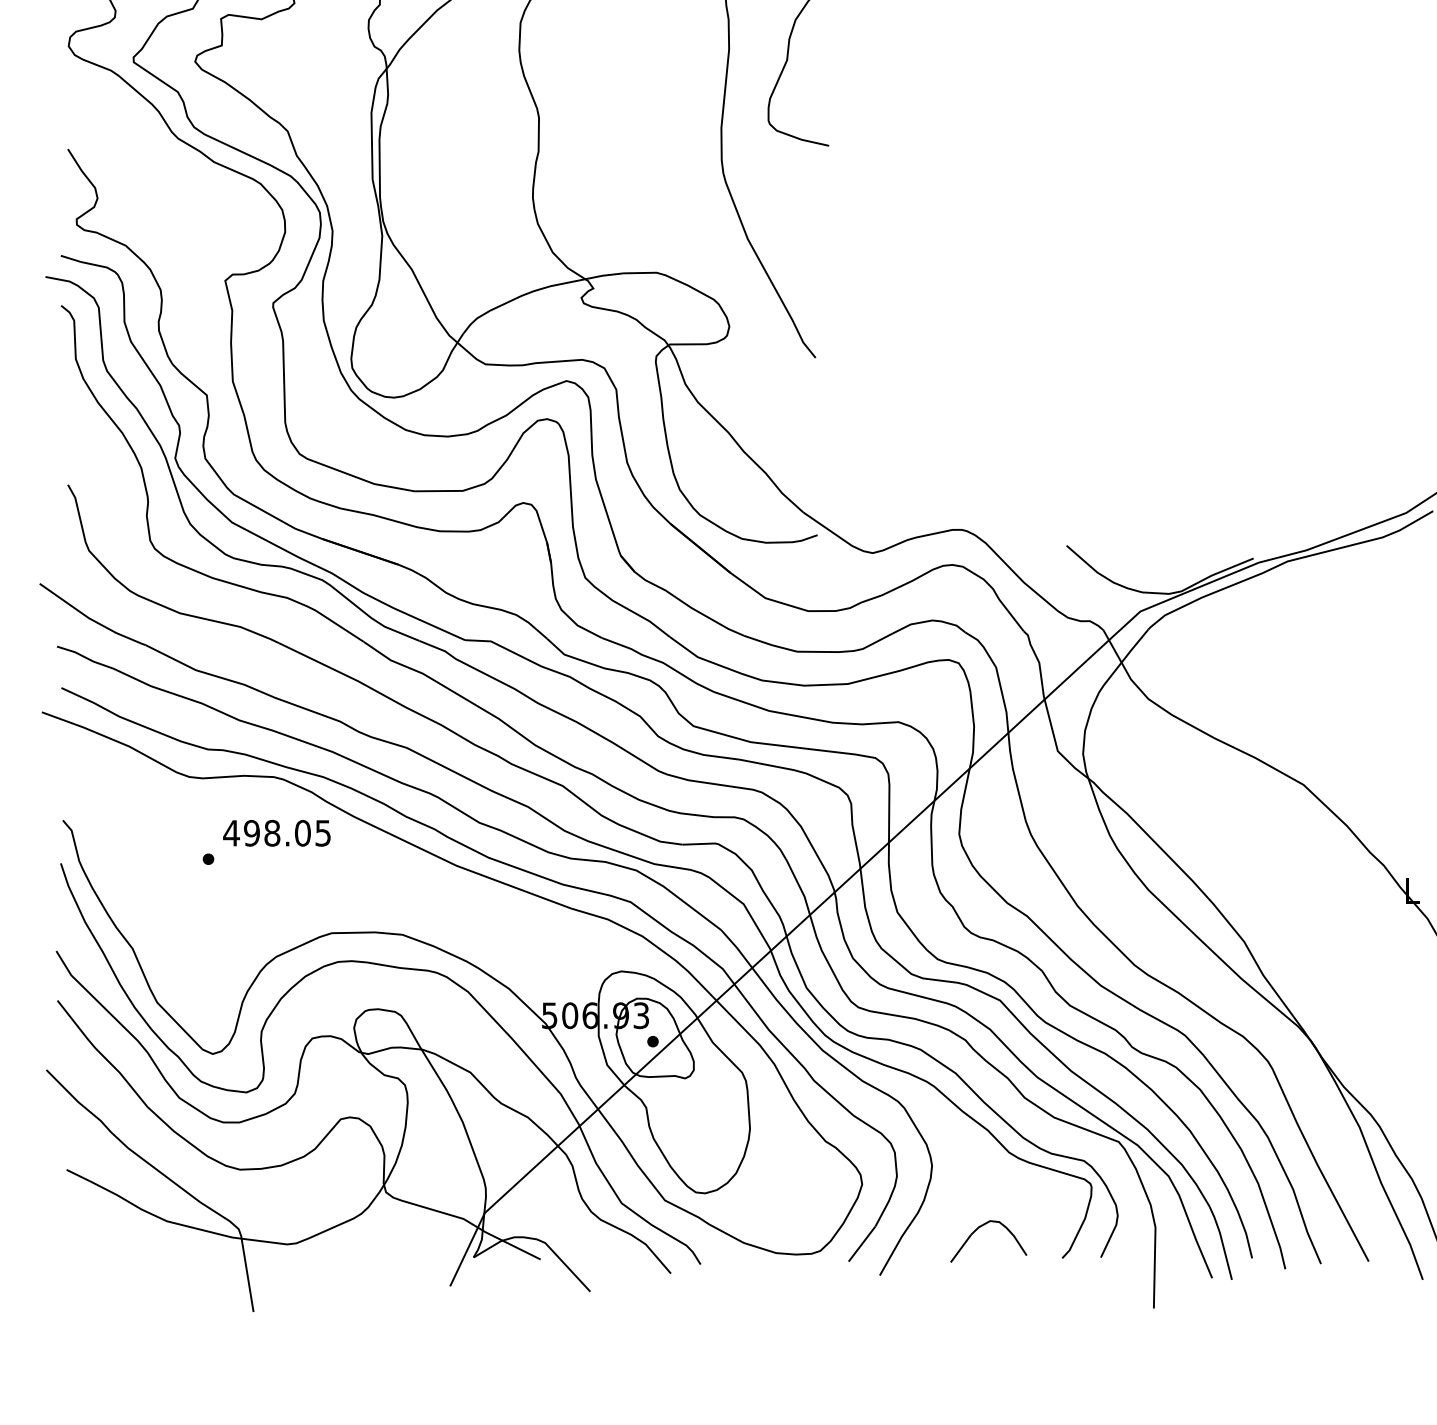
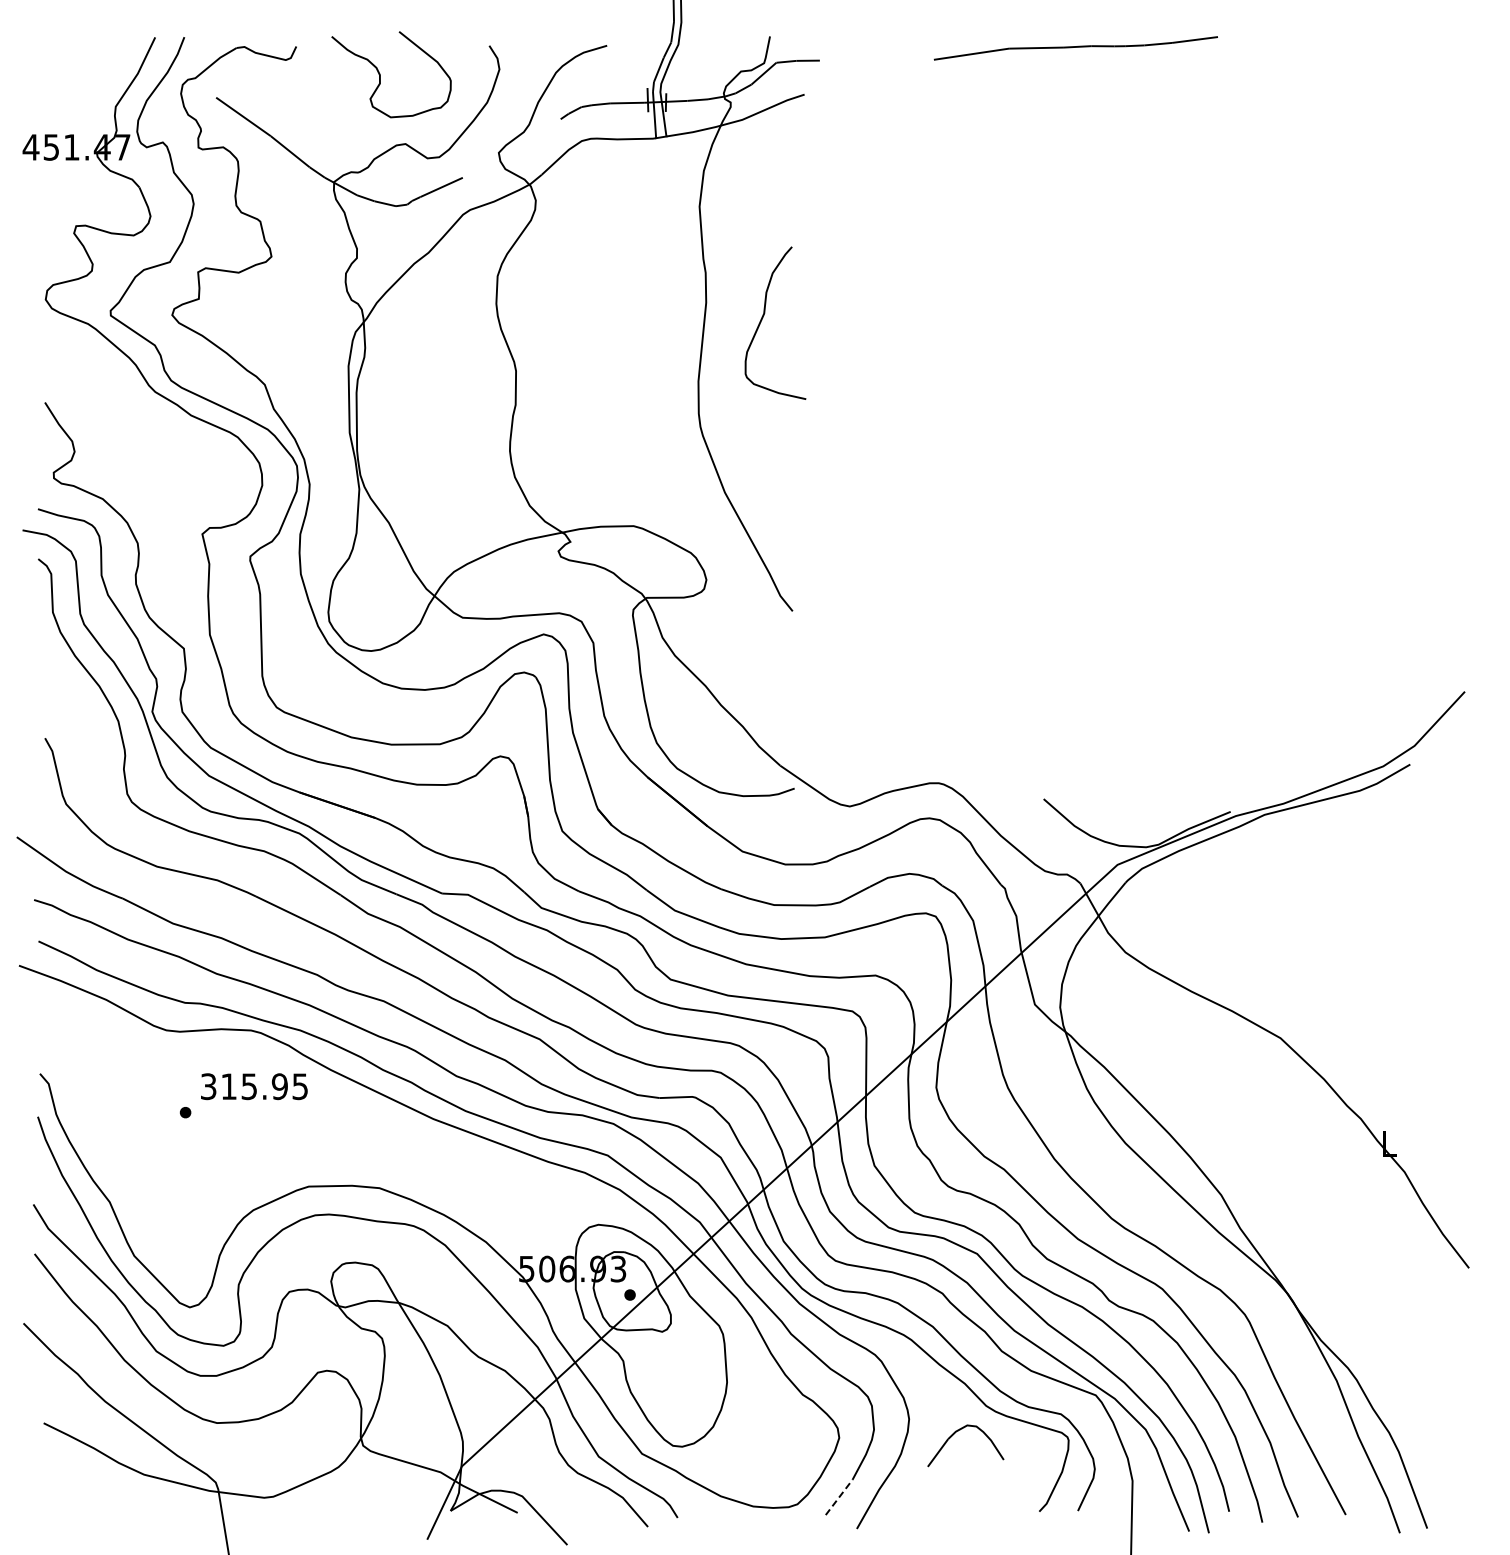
text: (266, 833) -> (243, 1086), 498.05 -> 315.95
part: (977, 1230) -> (954, 1434), moved
line: (862, 1244) -> (839, 1497), solid -> dashed

